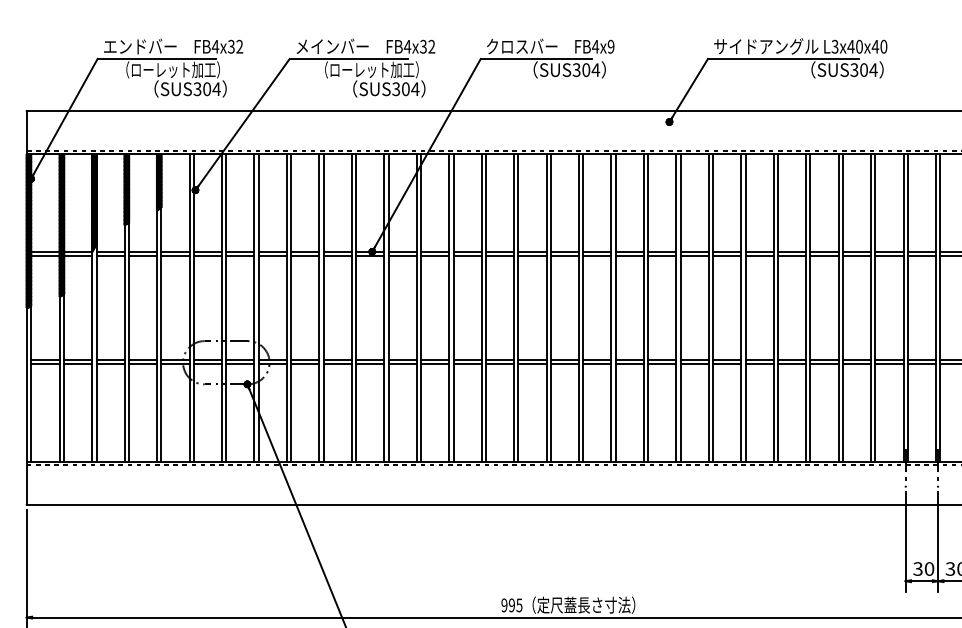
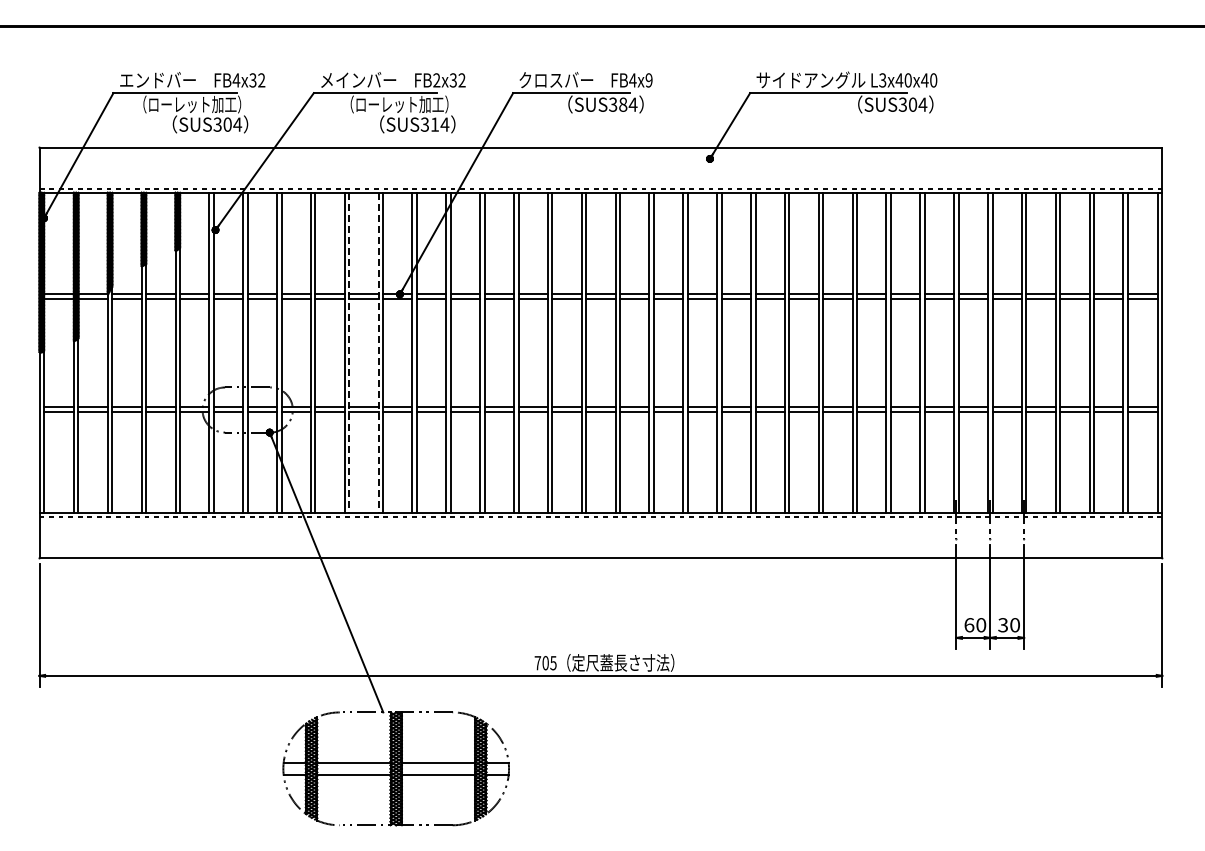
text: (407, 46) -> (436, 80), FB4x32 -> FB2x32
text: (586, 69) -> (623, 104), SUS304 -> SUS384
text: (406, 89) -> (435, 124), SUS304 -> SUS314
line: (323, 308) -> (349, 353), solid -> dashed
line: (351, 308) -> (378, 353), solid -> dashed
text: (918, 569) -> (969, 625), 30 -> 60
text: (507, 604) -> (541, 662), 995 -> 705

